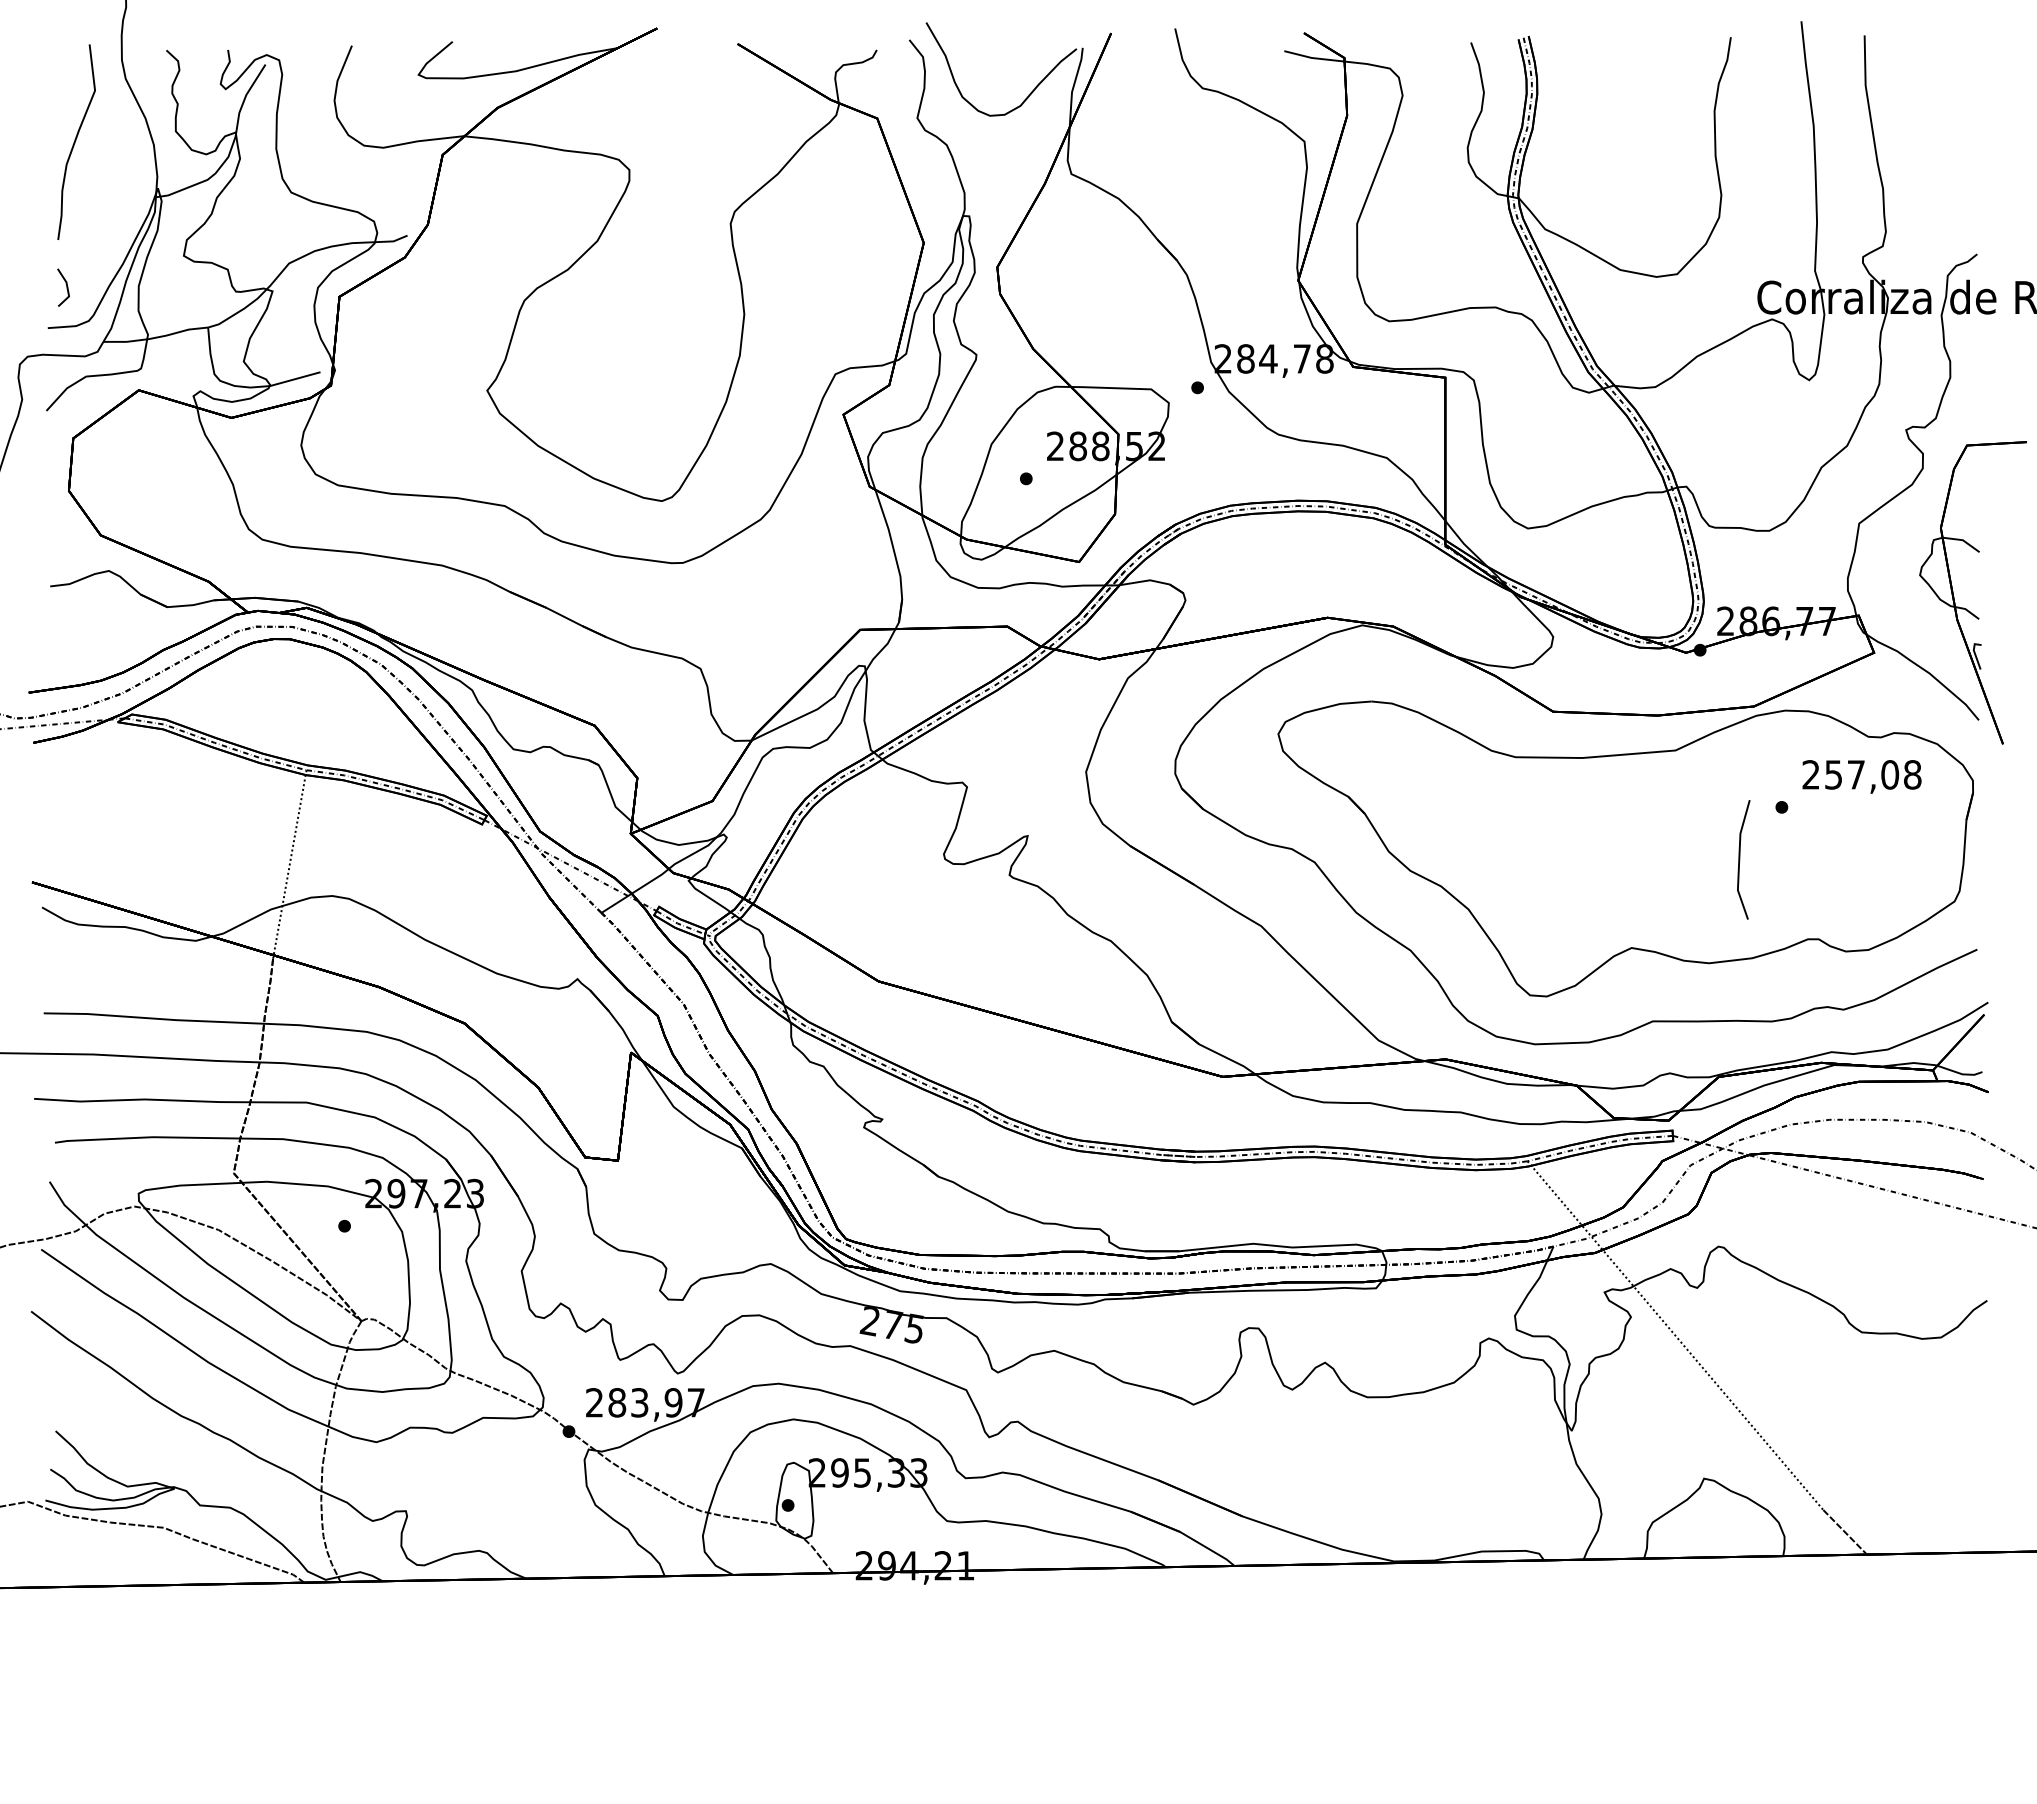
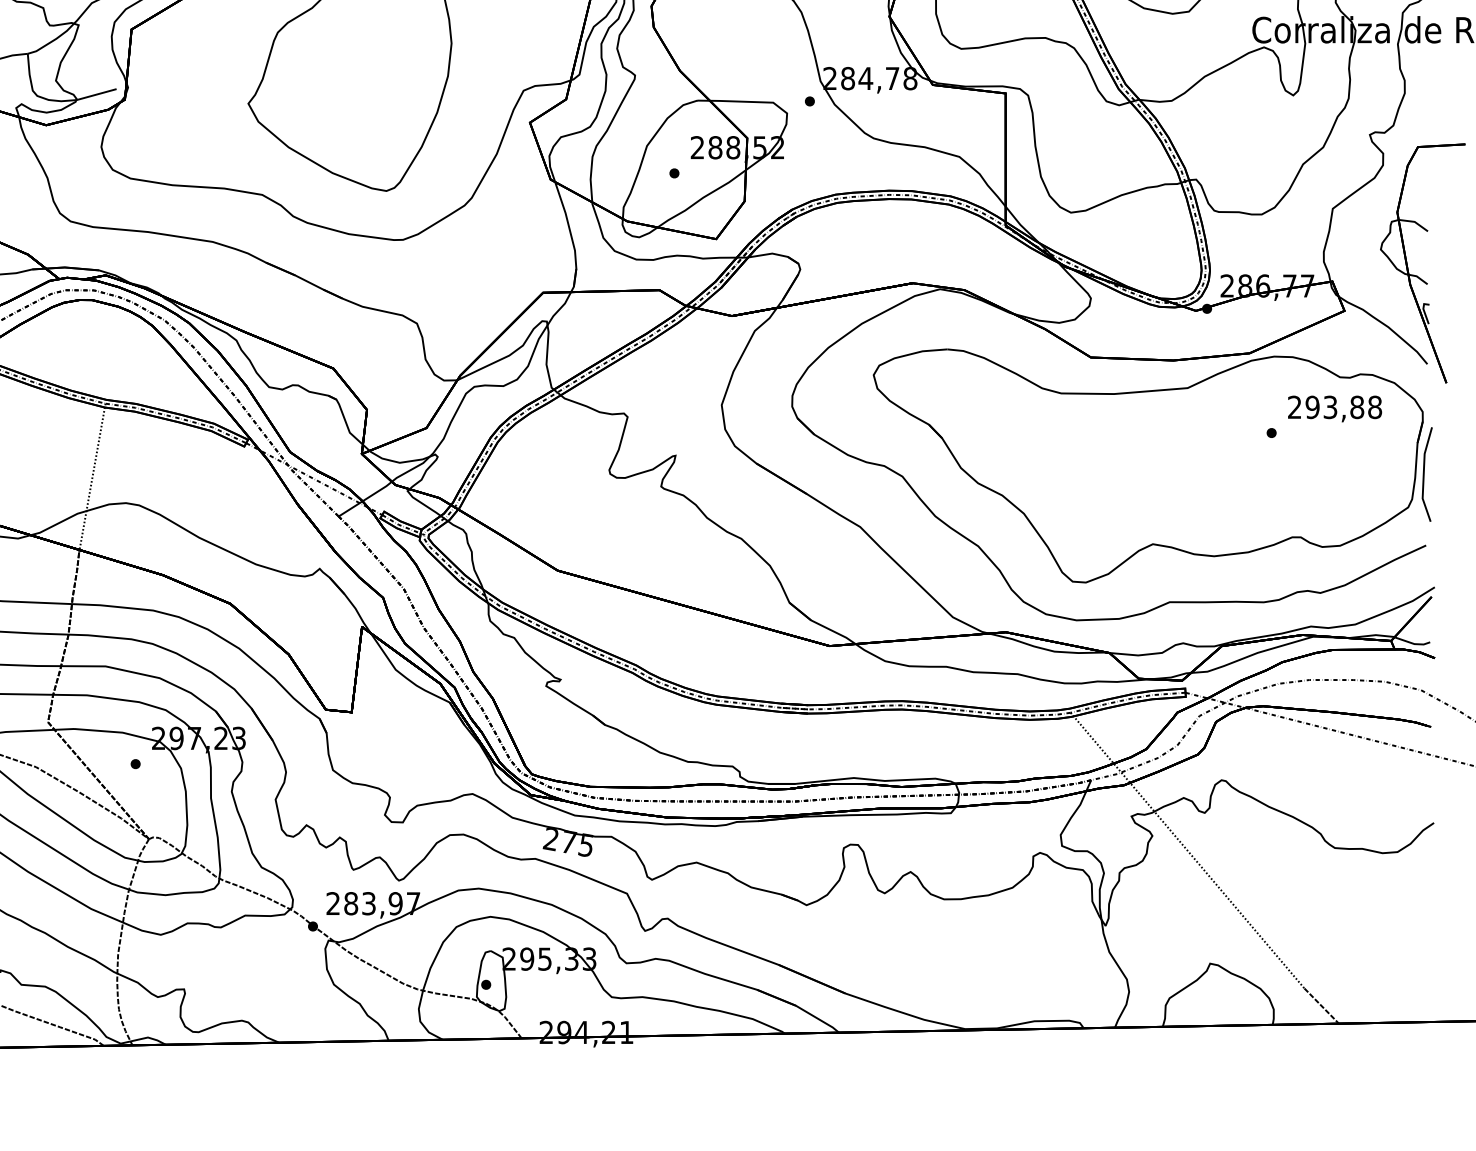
text: (1861, 774) -> (1334, 407), 257,08 -> 293,88
line: (1740, 859) -> (1424, 474), moved

